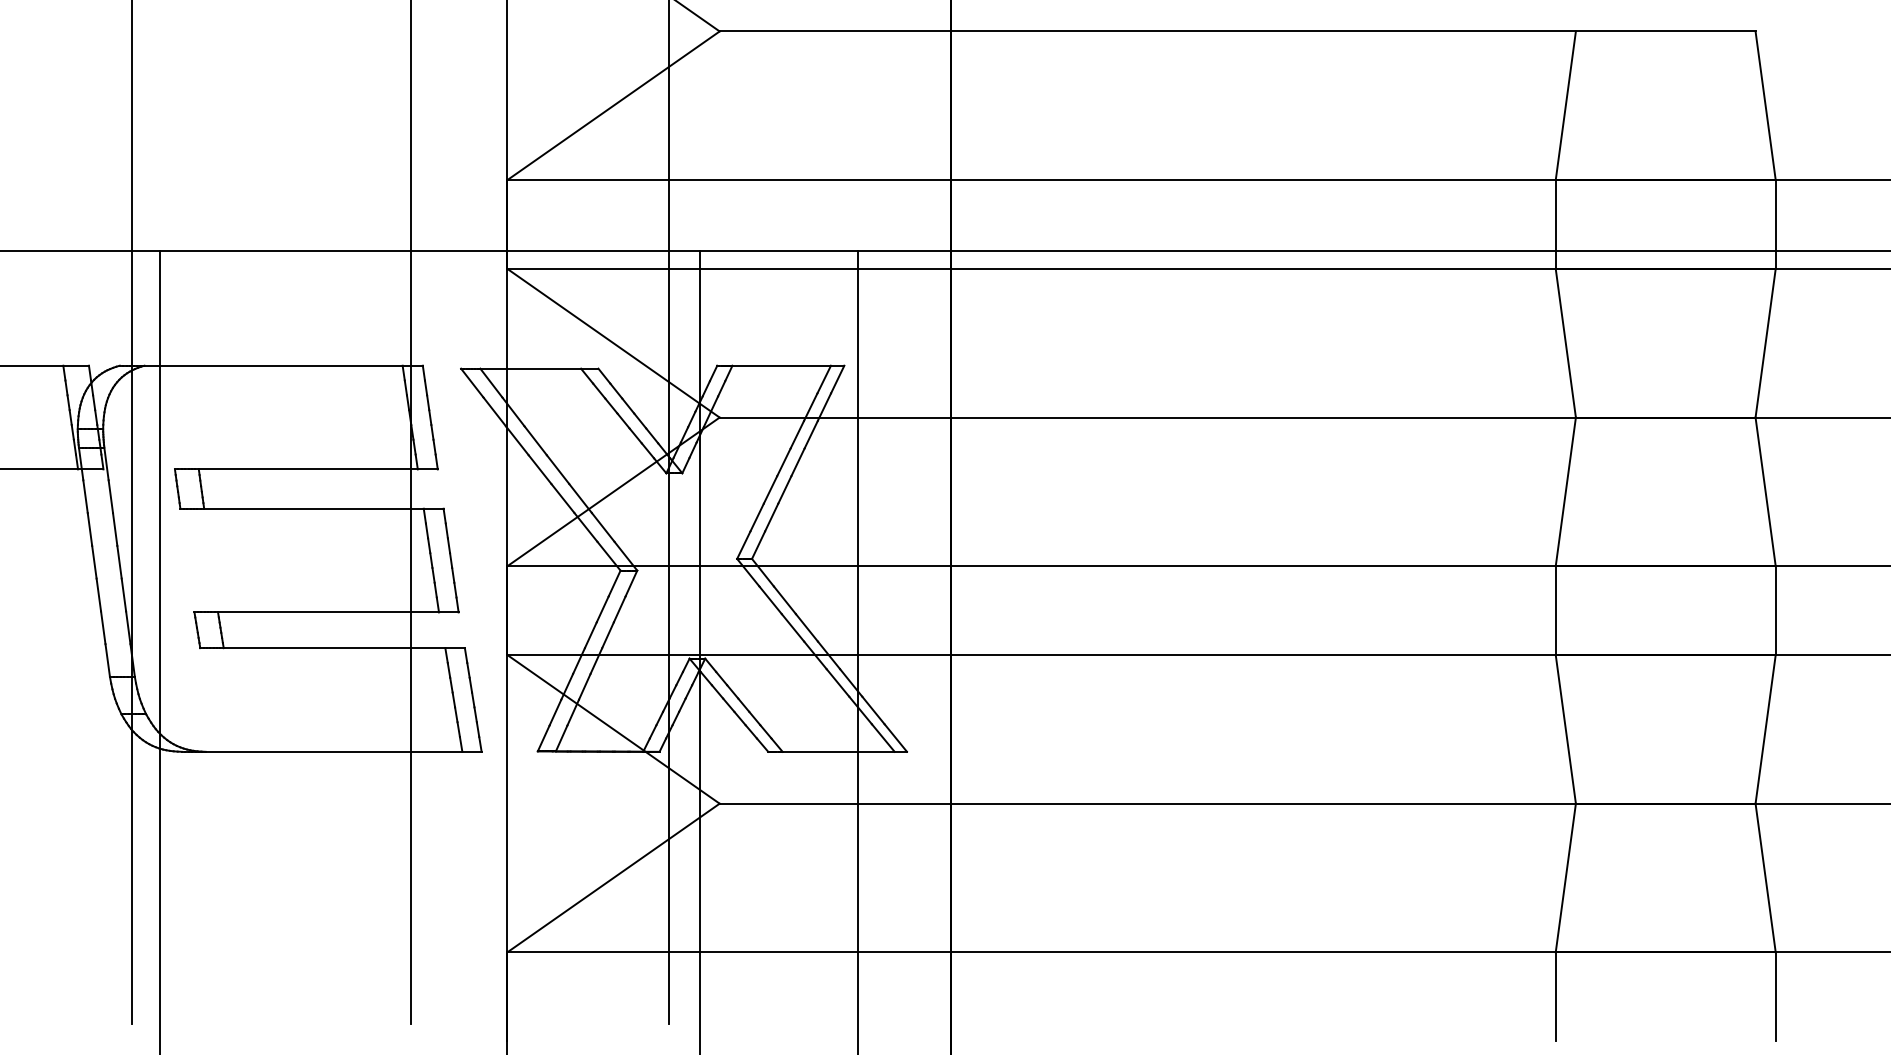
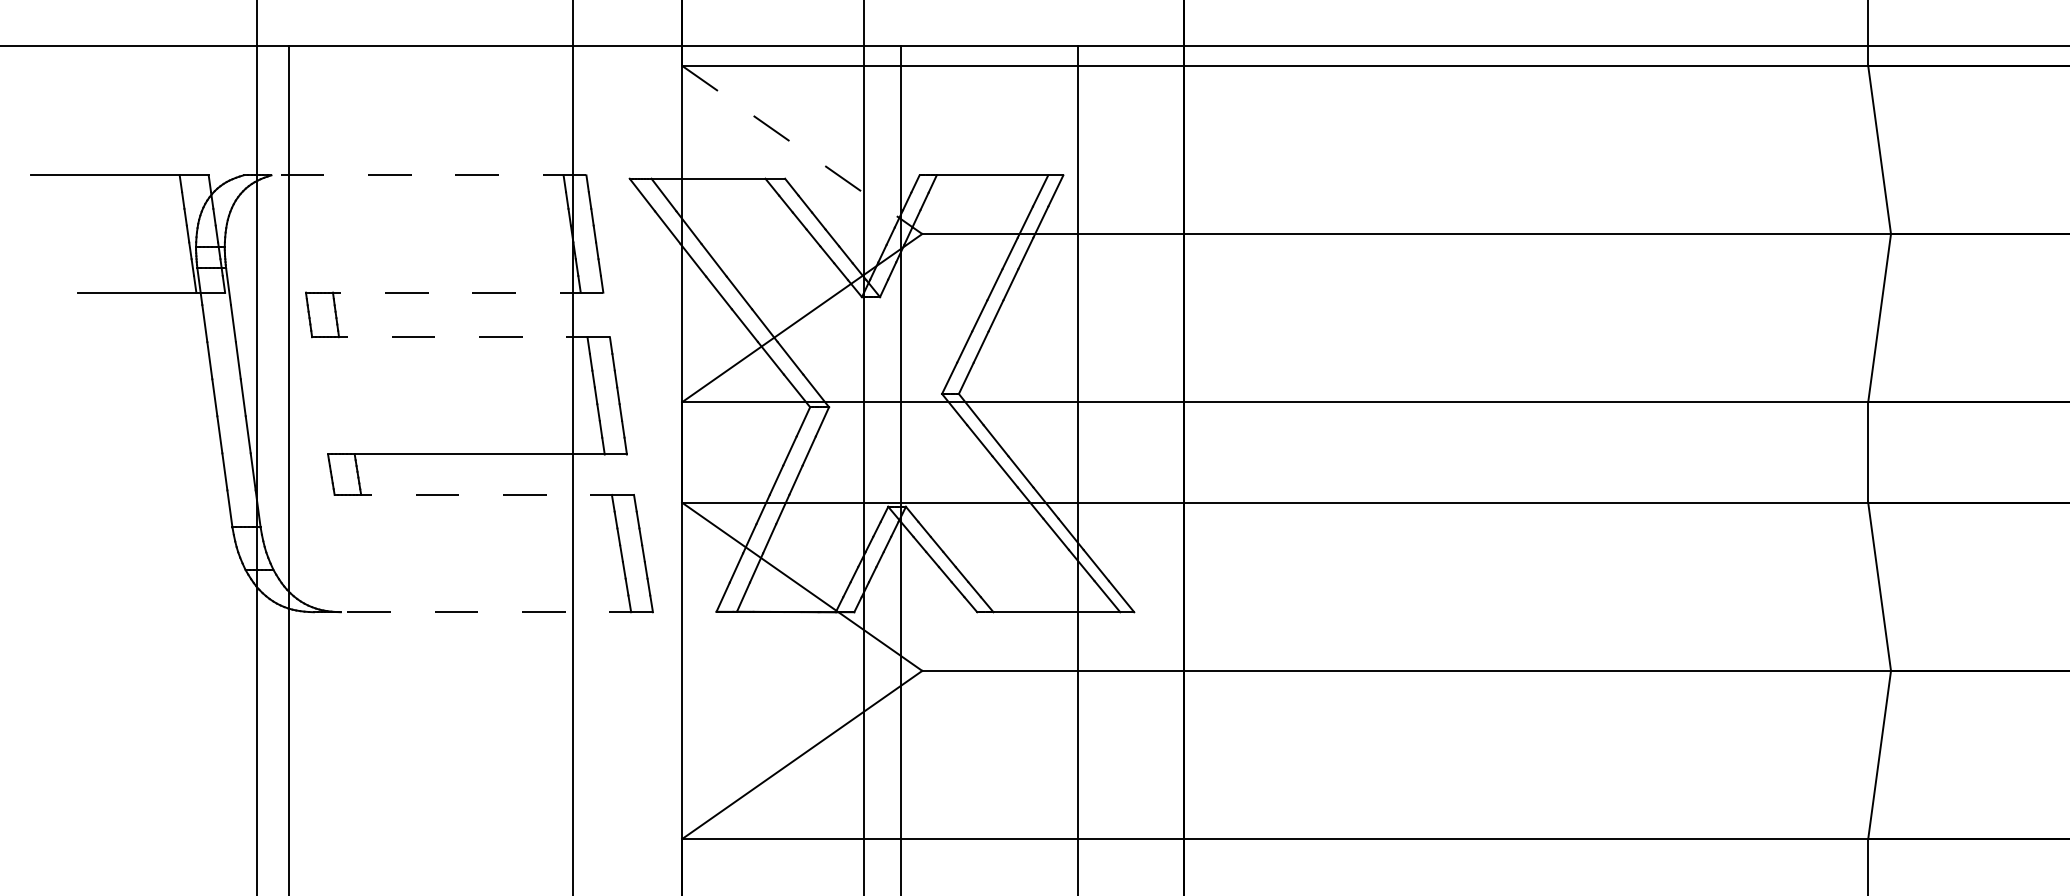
line: (613, 343) -> (802, 150), solid -> dashed
line: (283, 365) -> (428, 175), solid -> dashed
line: (317, 469) -> (467, 292), solid -> dashed
line: (323, 508) -> (474, 336), solid -> dashed
line: (344, 648) -> (497, 495), solid -> dashed
line: (343, 751) -> (496, 611), solid -> dashed

